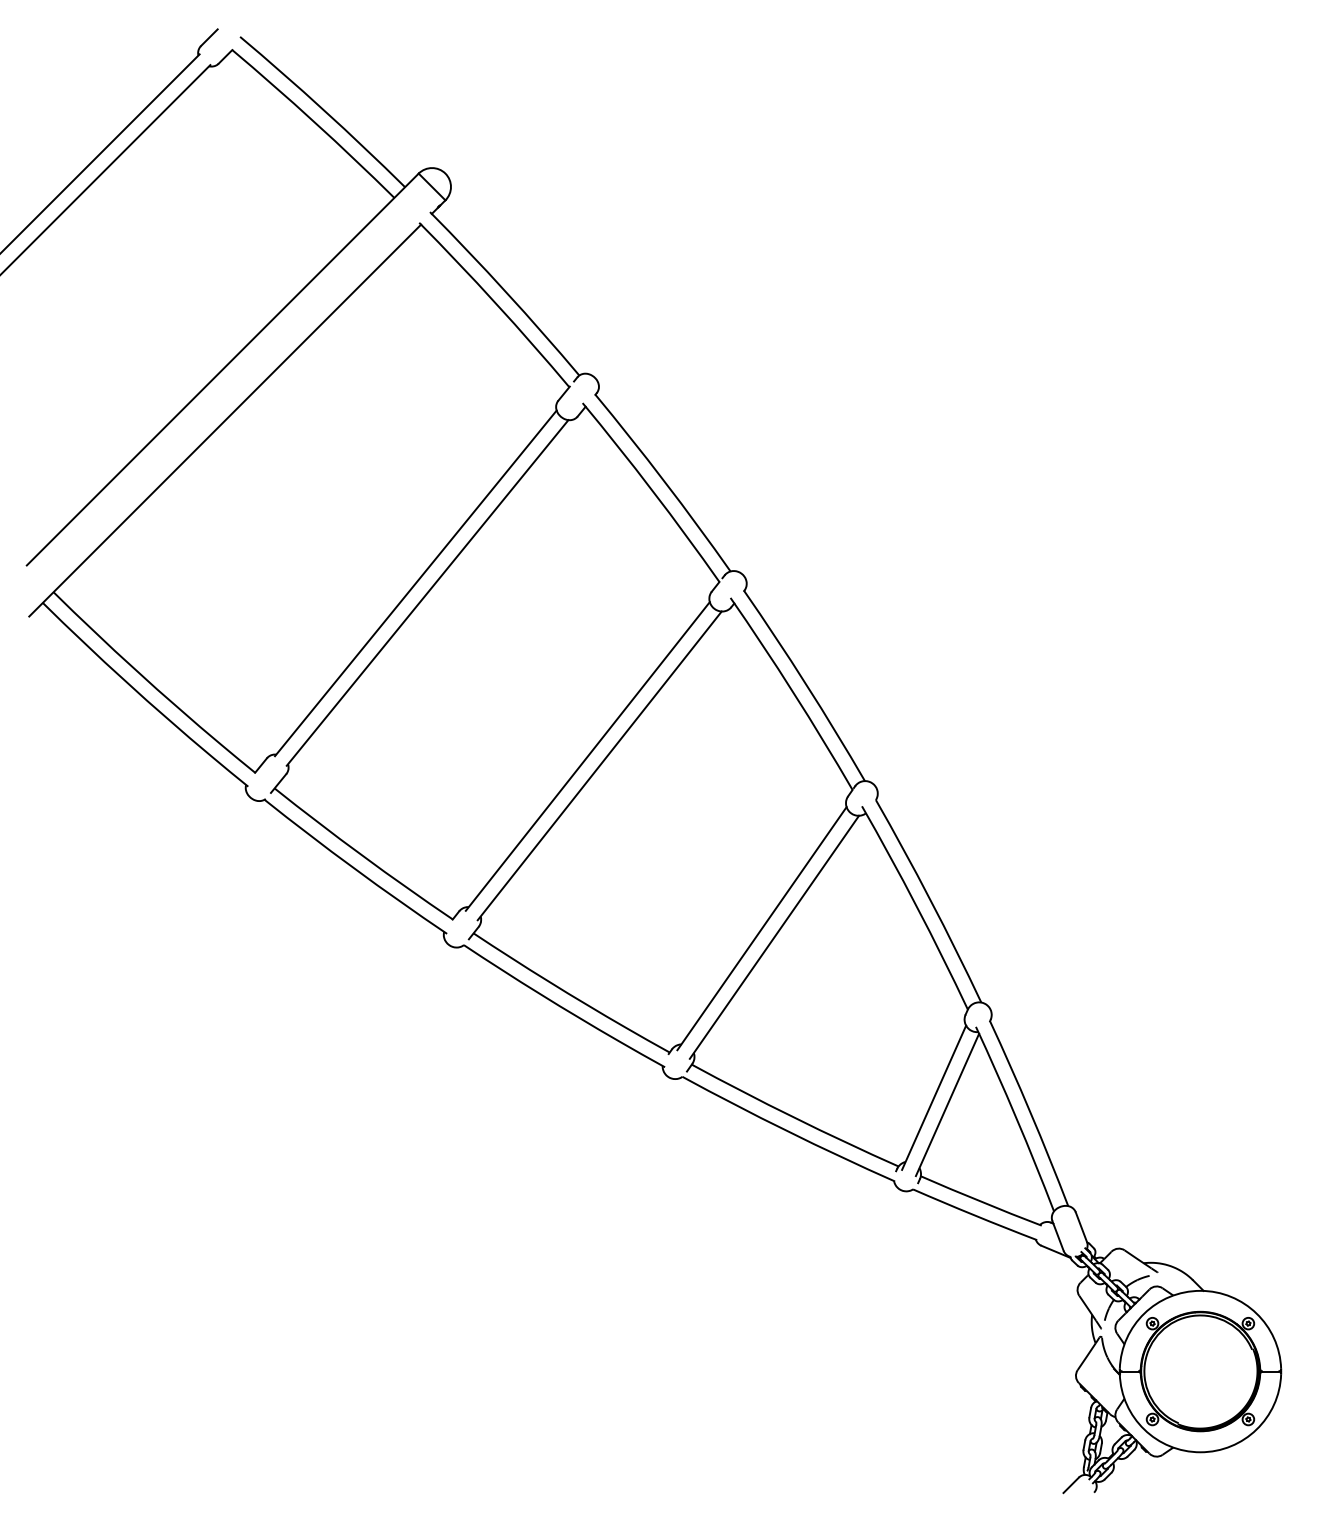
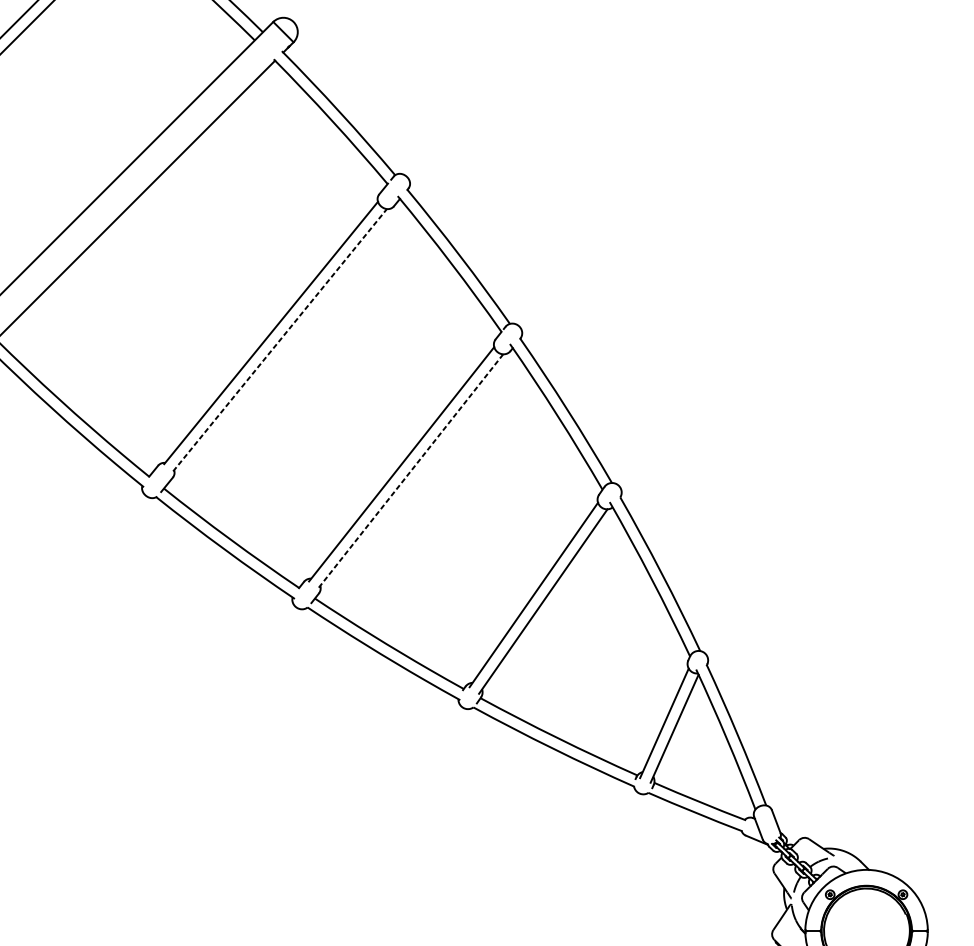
line: (427, 592) -> (279, 339), solid -> dashed
line: (599, 765) -> (410, 471), solid -> dashed

